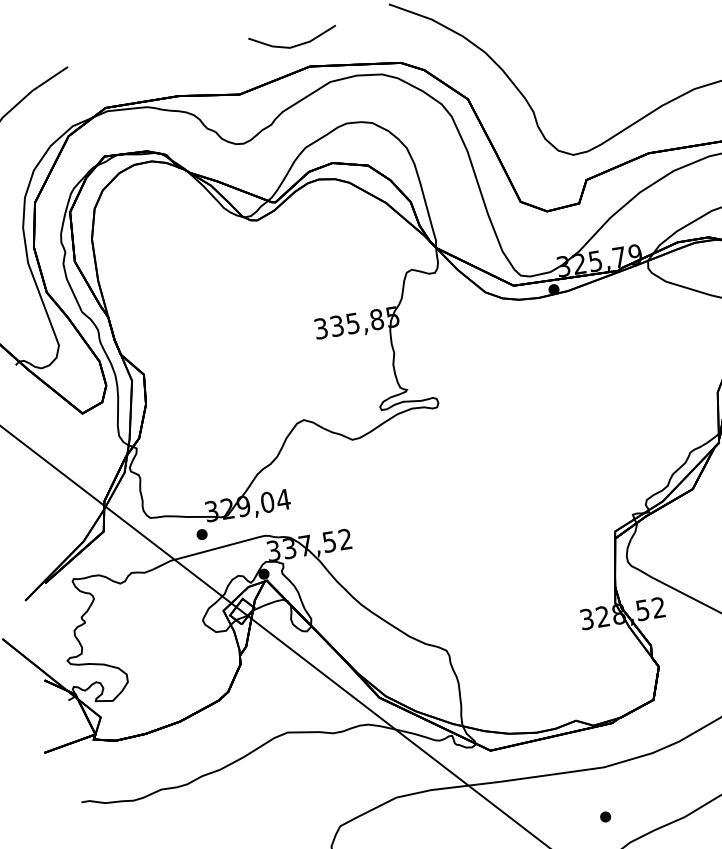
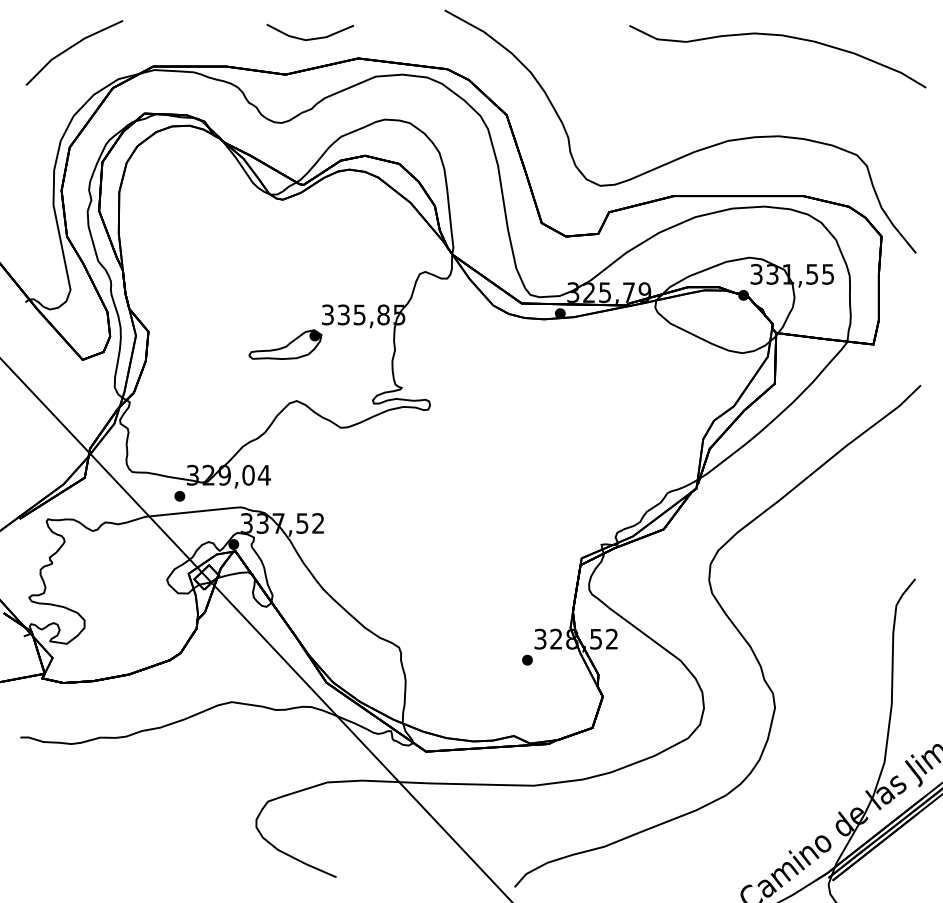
line: (293, 45) -> (309, 38), moved
part: (283, 365) -> (285, 344), added
part: (605, 816) -> (527, 659), moved

